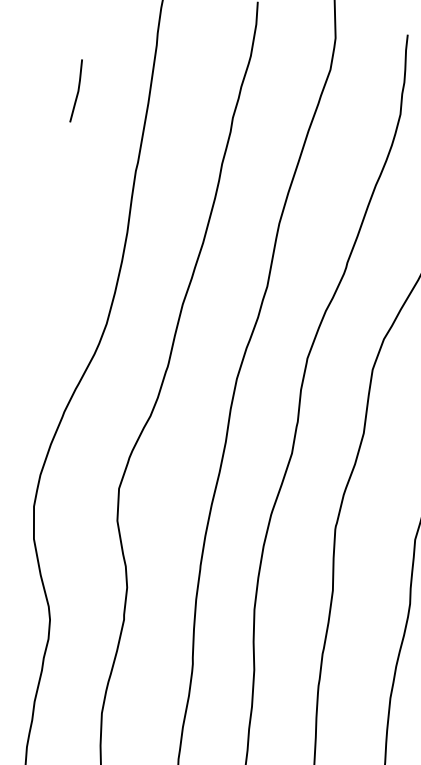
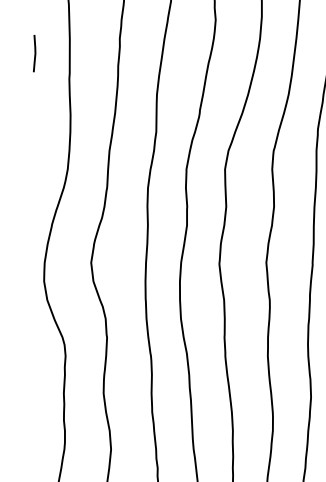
line: (76, 90) -> (34, 53), moved

